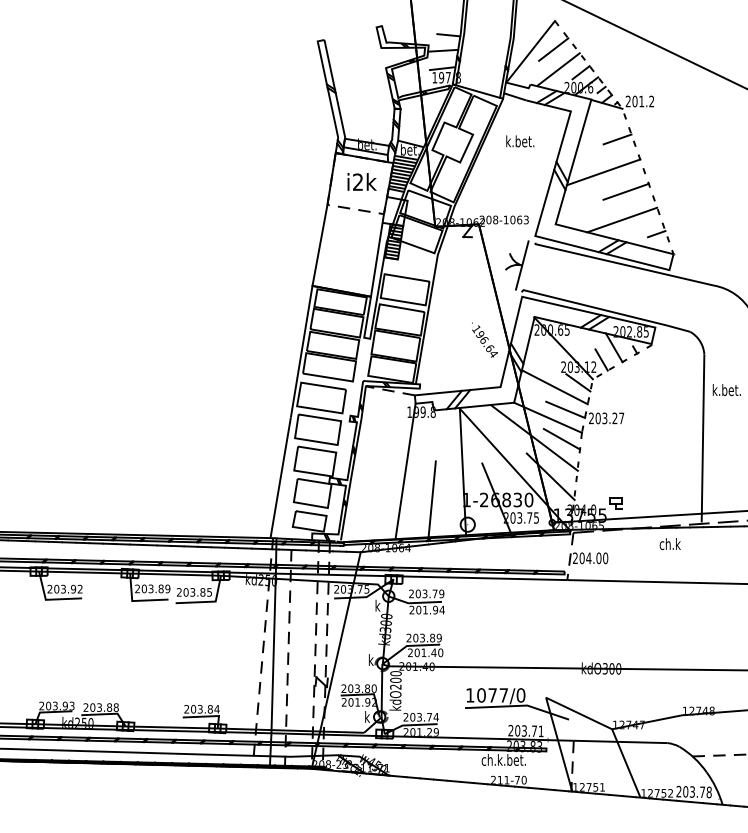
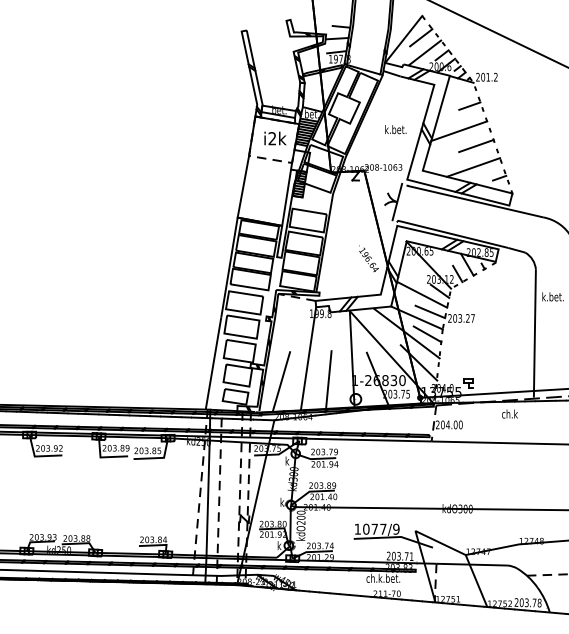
text: (519, 141) -> (395, 129), moved
line: (370, 501) -> (281, 381), added
text: (521, 695) -> (396, 529), 1077/0 -> 1077/9

